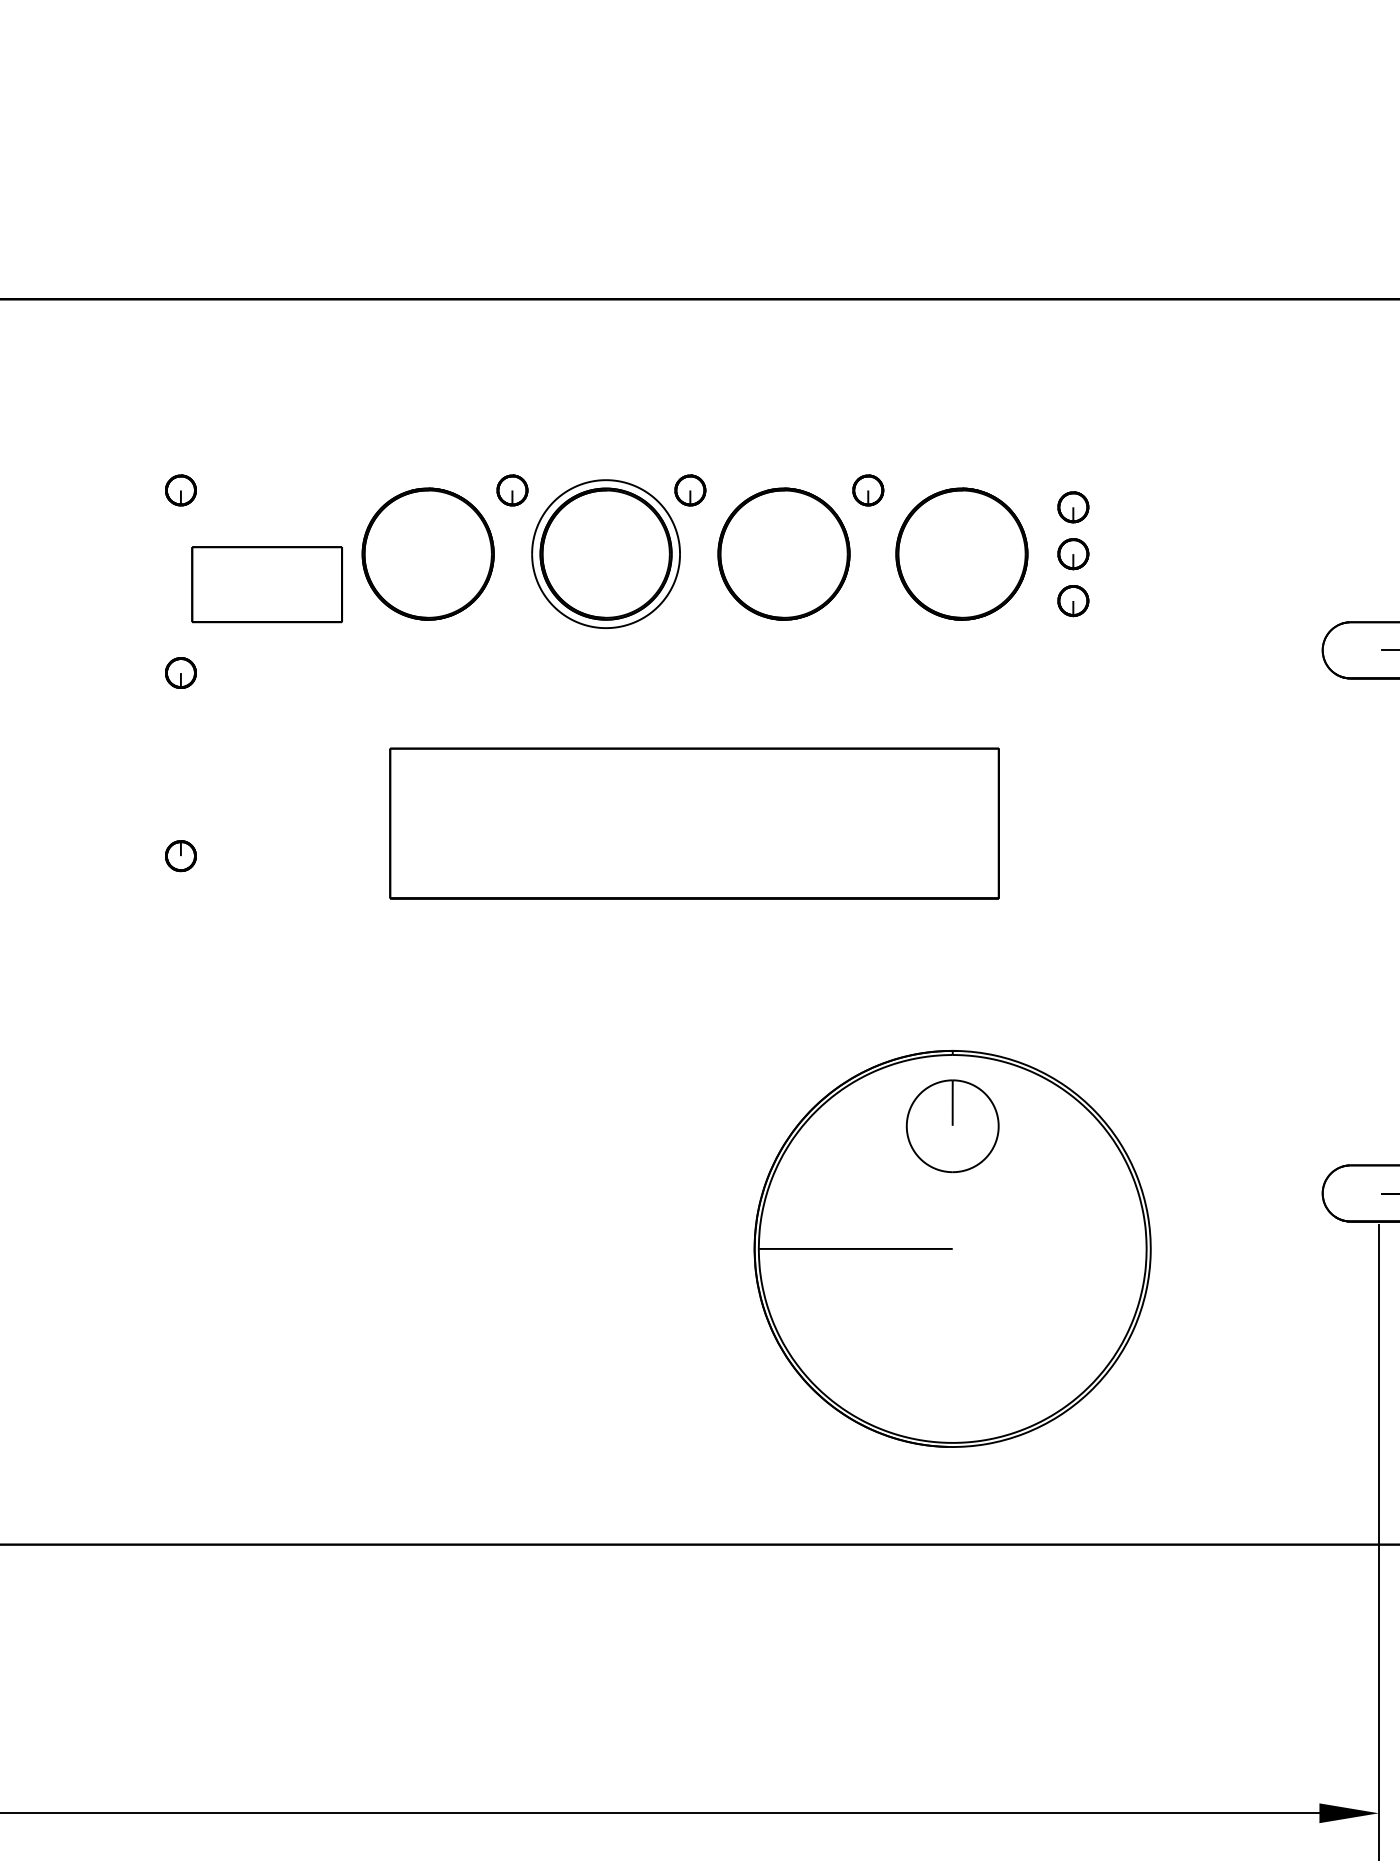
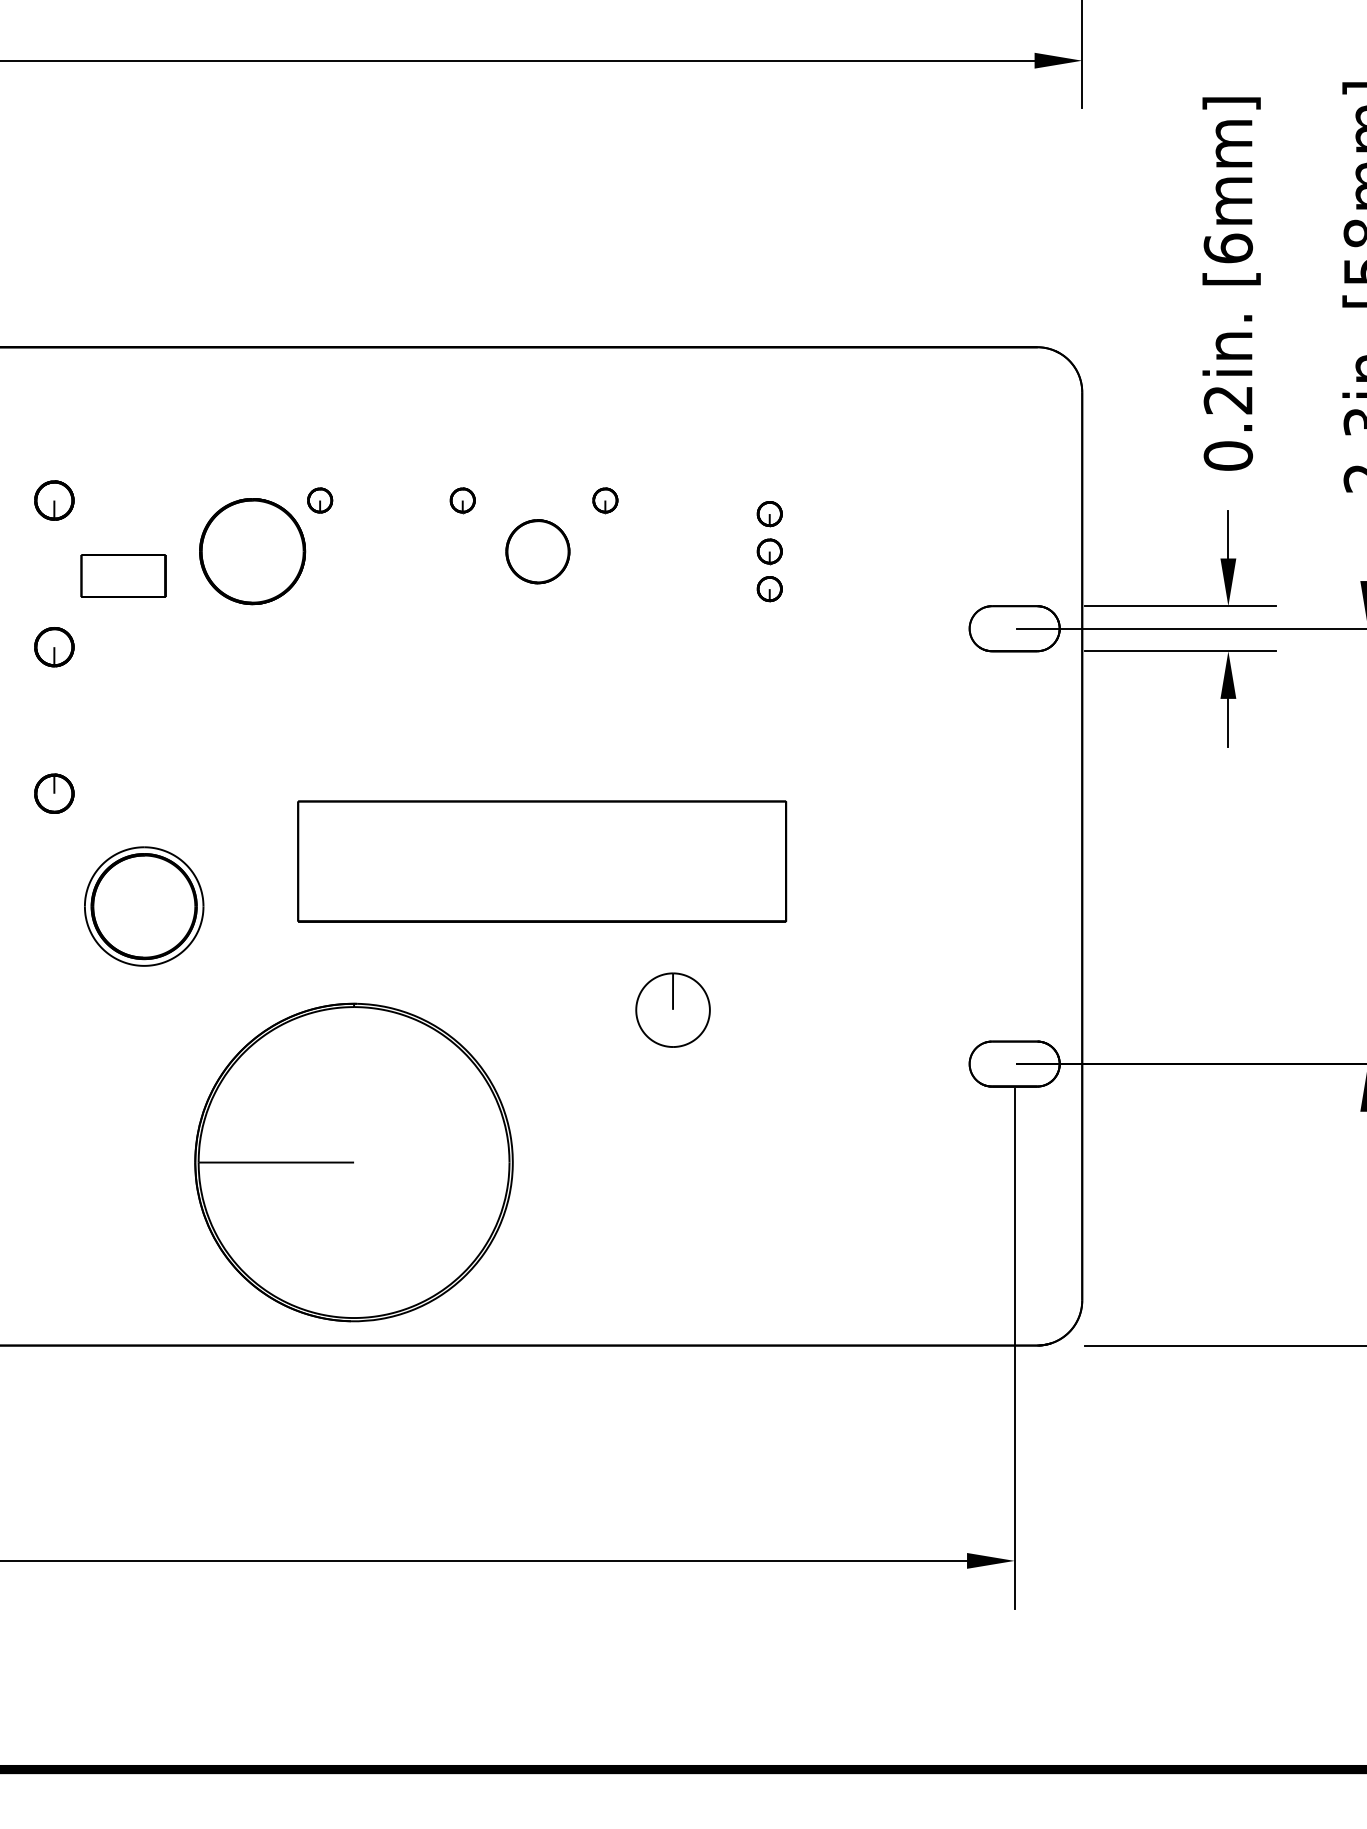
part: (181, 490) -> (54, 500), size x1.6
part: (606, 554) -> (144, 906), moved
part: (783, 554) -> (537, 551), size x0.6
part: (961, 554) -> (680, 551), removed
part: (267, 583) -> (123, 575), size x0.7
part: (181, 672) -> (54, 646), size x1.6
part: (695, 823) -> (542, 861), moved
part: (181, 855) -> (54, 793), size x1.6
part: (952, 1248) -> (353, 1162), moved

